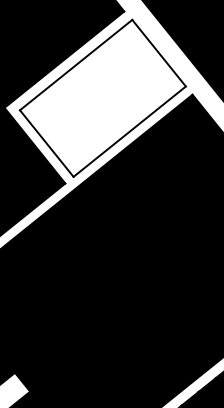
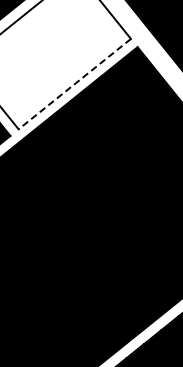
line: (129, 132) -> (74, 84), solid -> dashed

